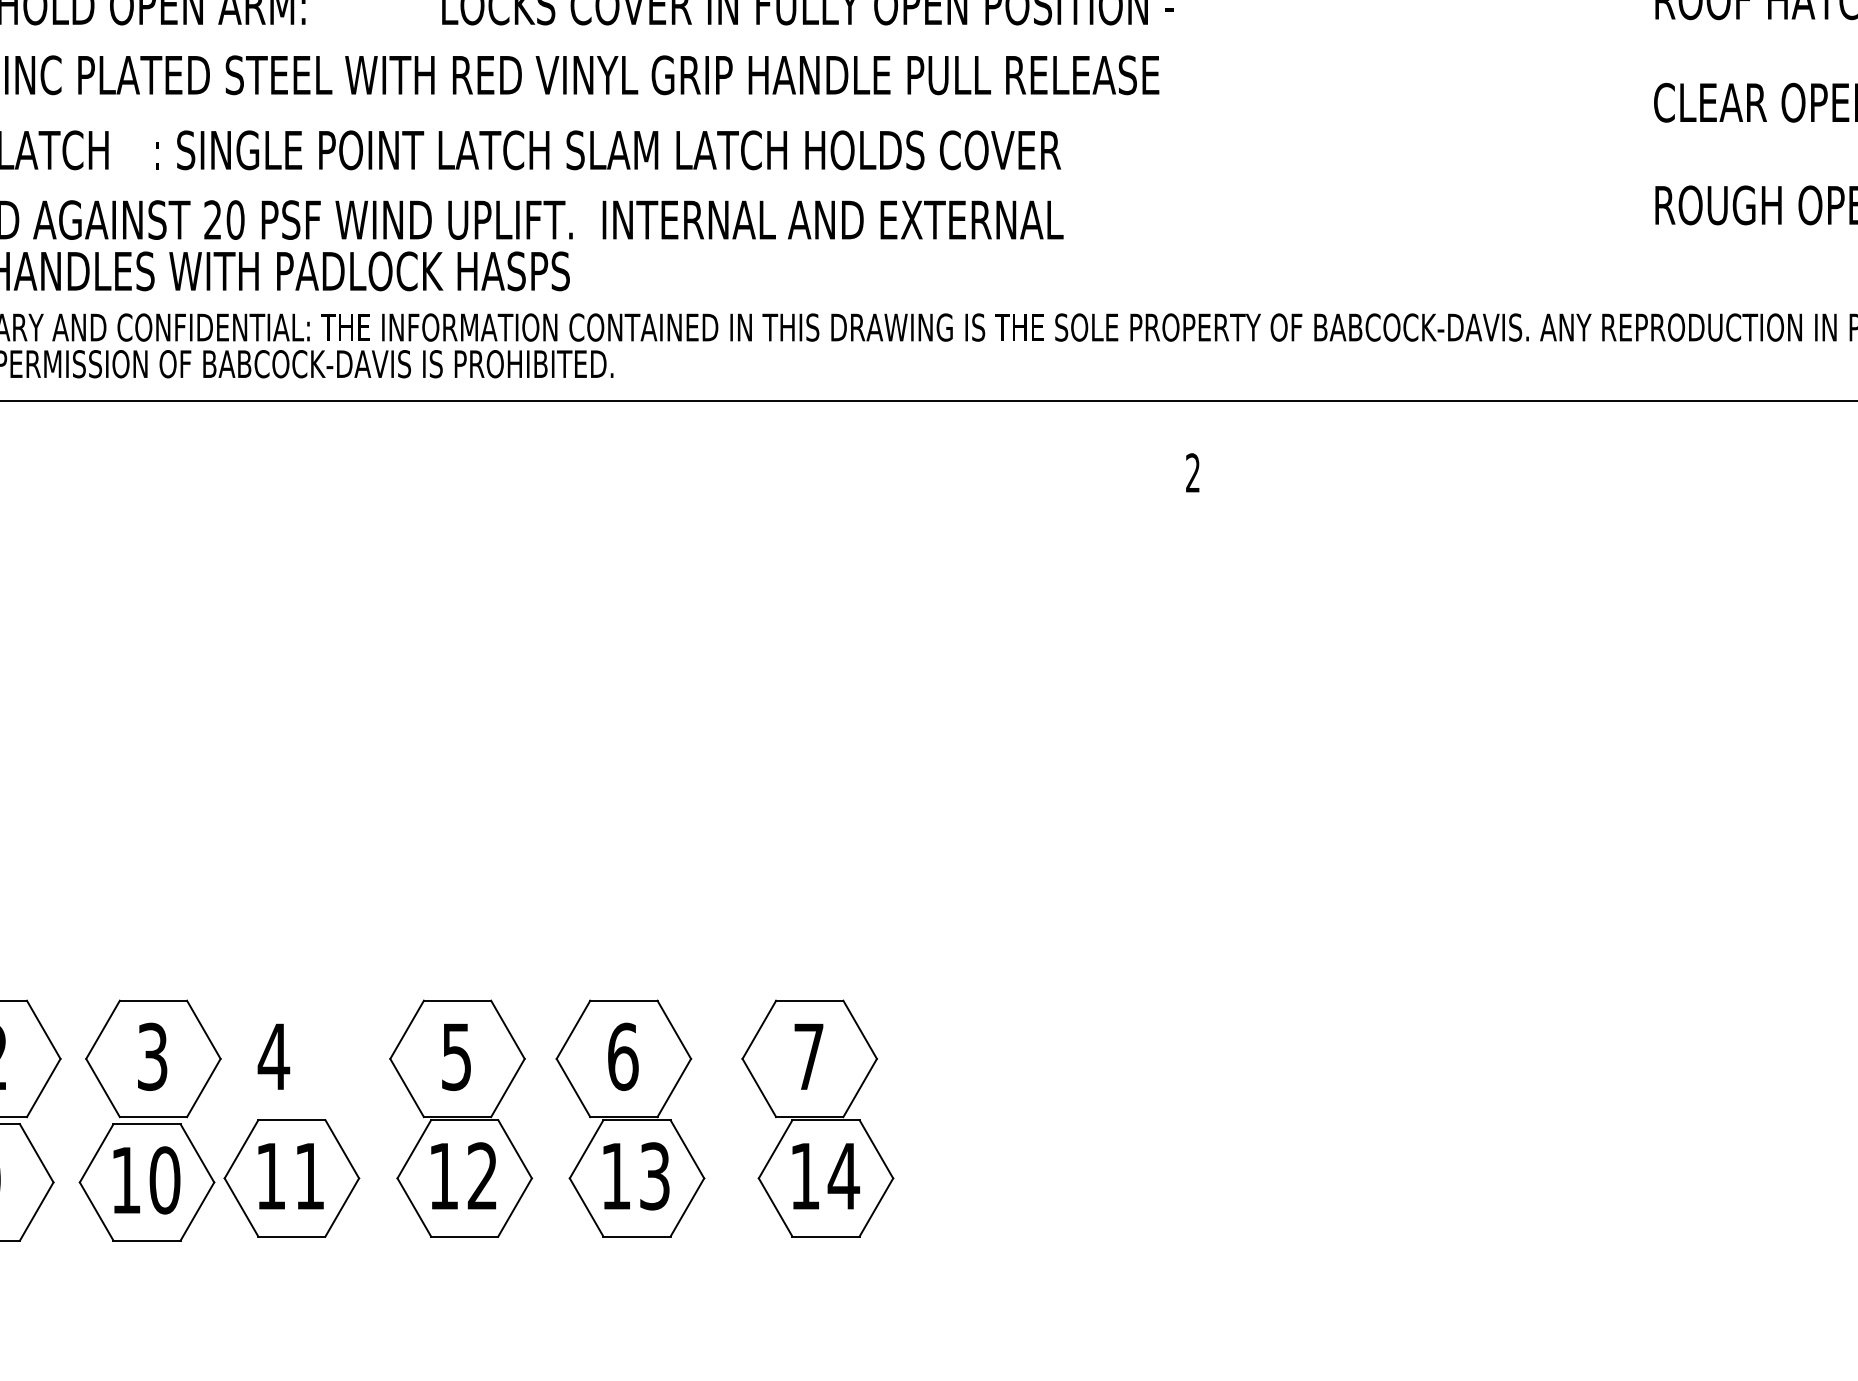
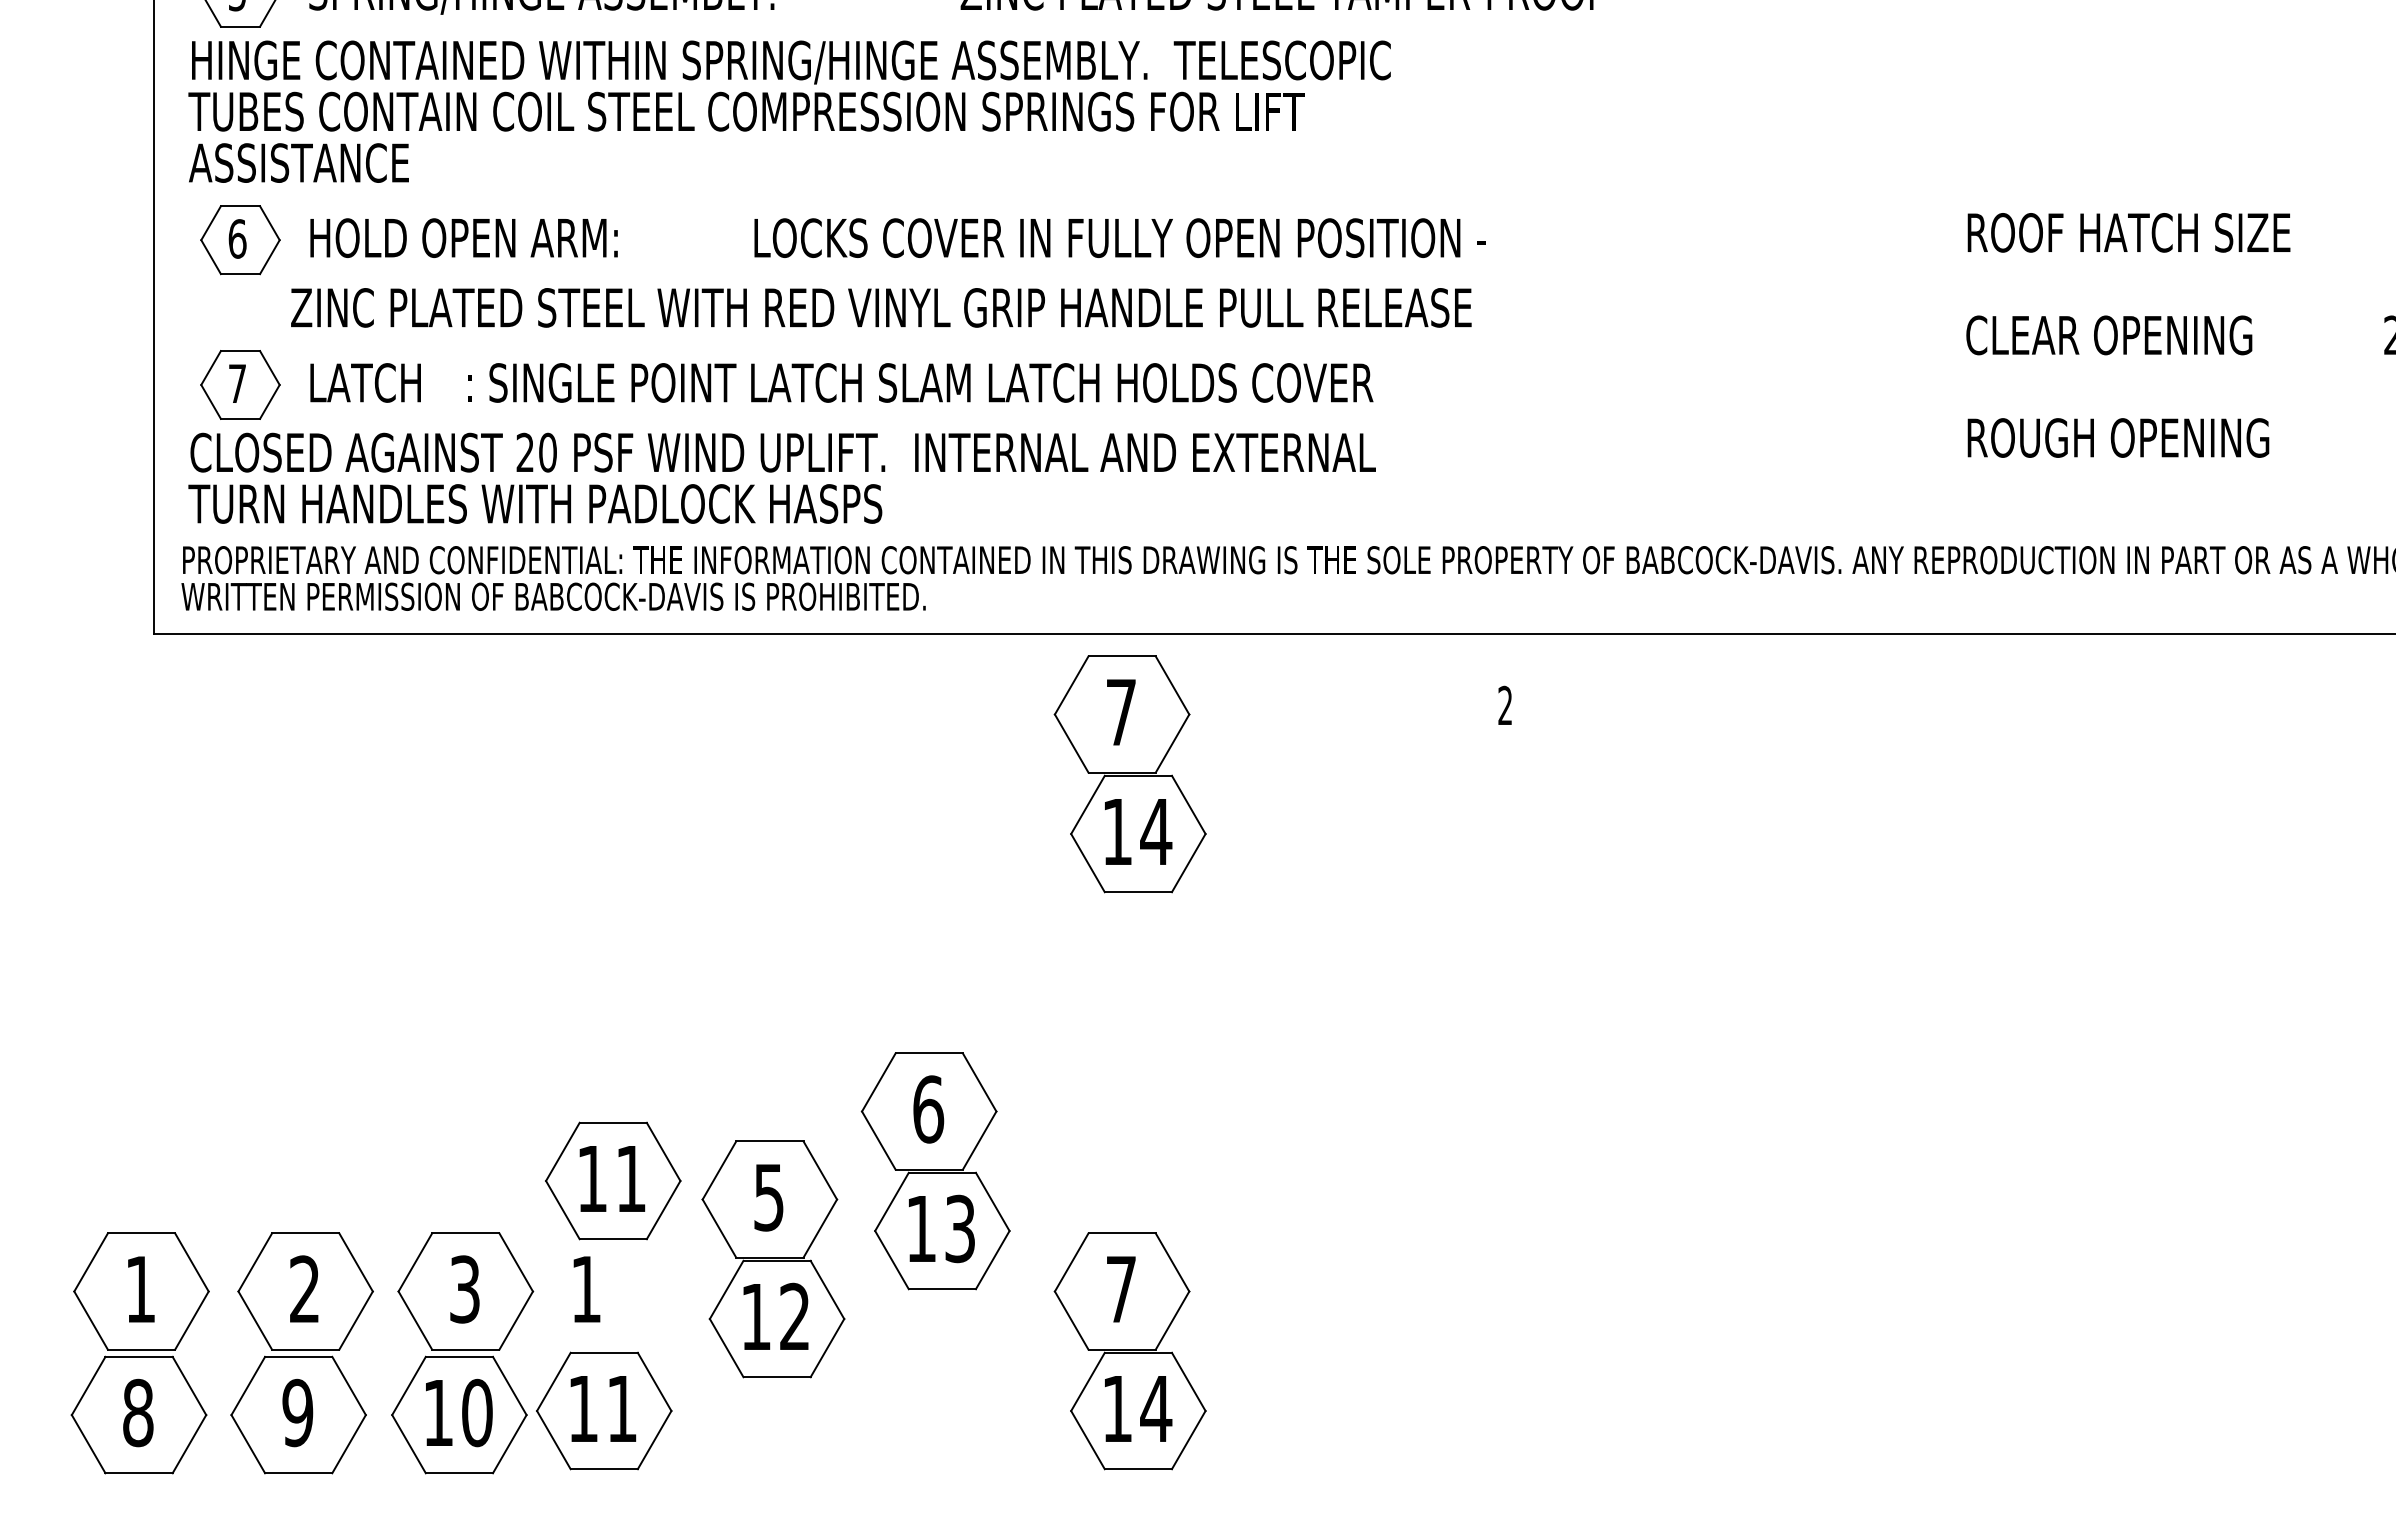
part: (817, 541) -> (1129, 774), added
part: (301, 947) -> (613, 1180), added
text: (274, 1056) -> (586, 1289), 4 -> 1
part: (461, 1118) -> (773, 1259), moved
part: (630, 1118) -> (935, 1171), moved

